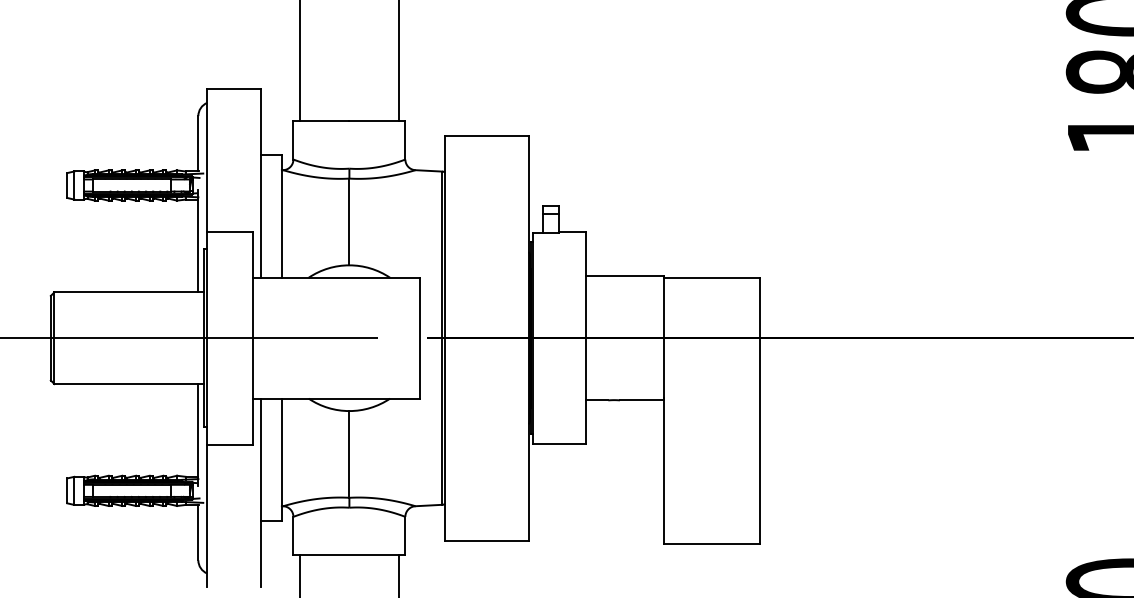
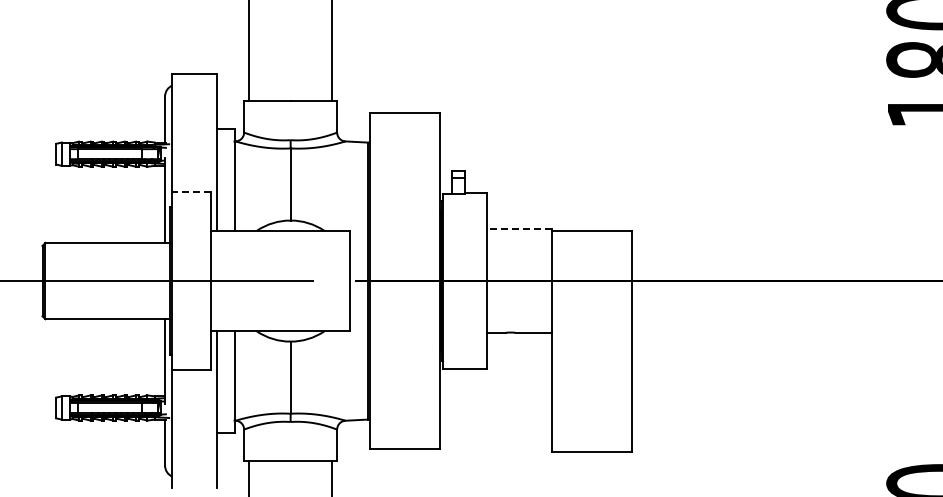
line: (230, 231) -> (191, 192), solid -> dashed
line: (624, 276) -> (519, 229), solid -> dashed

